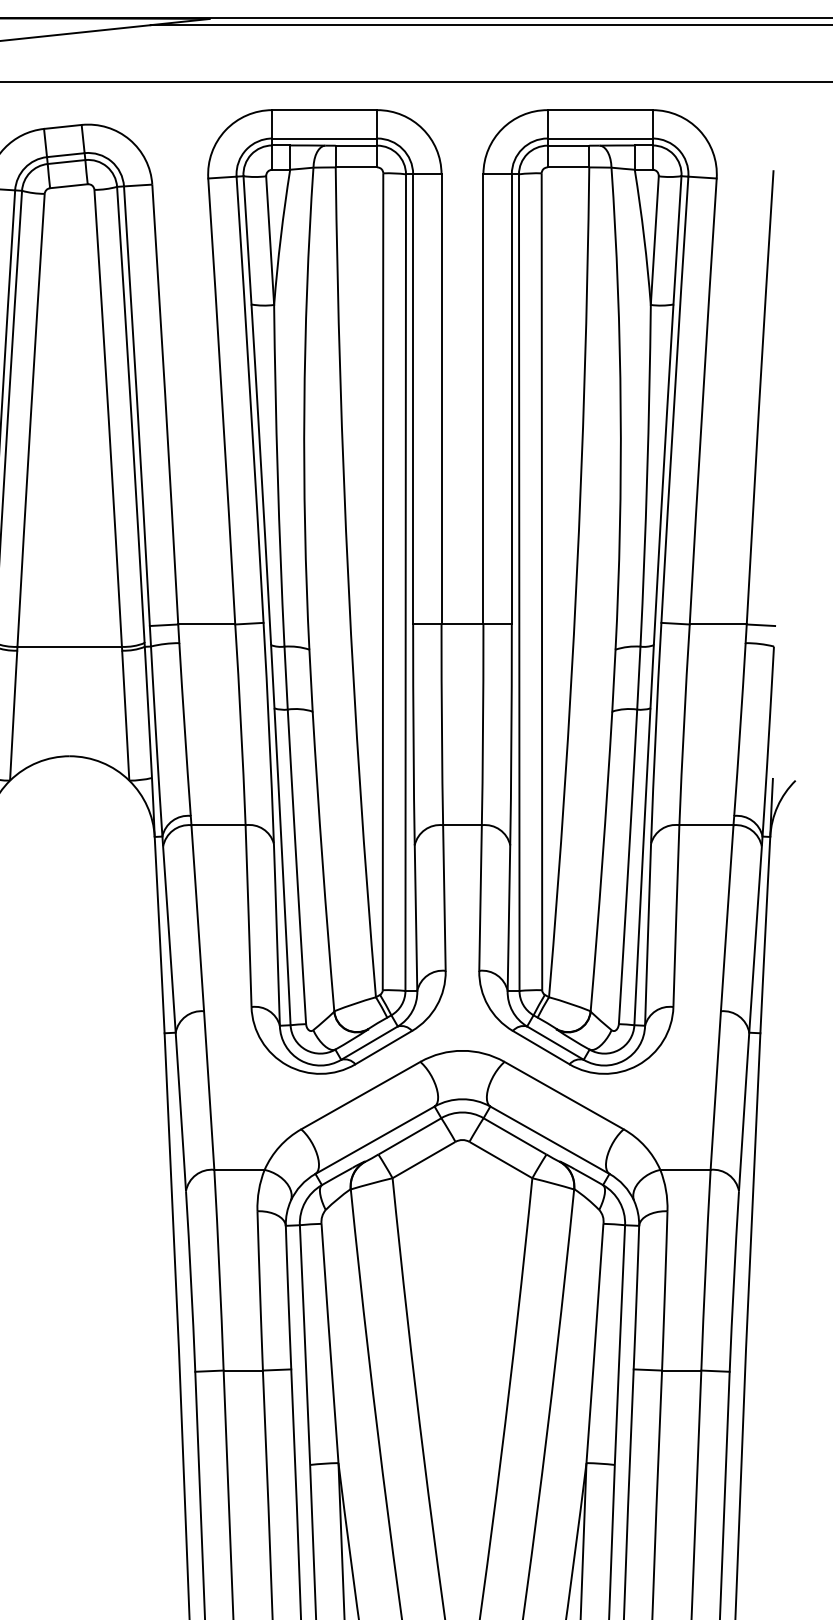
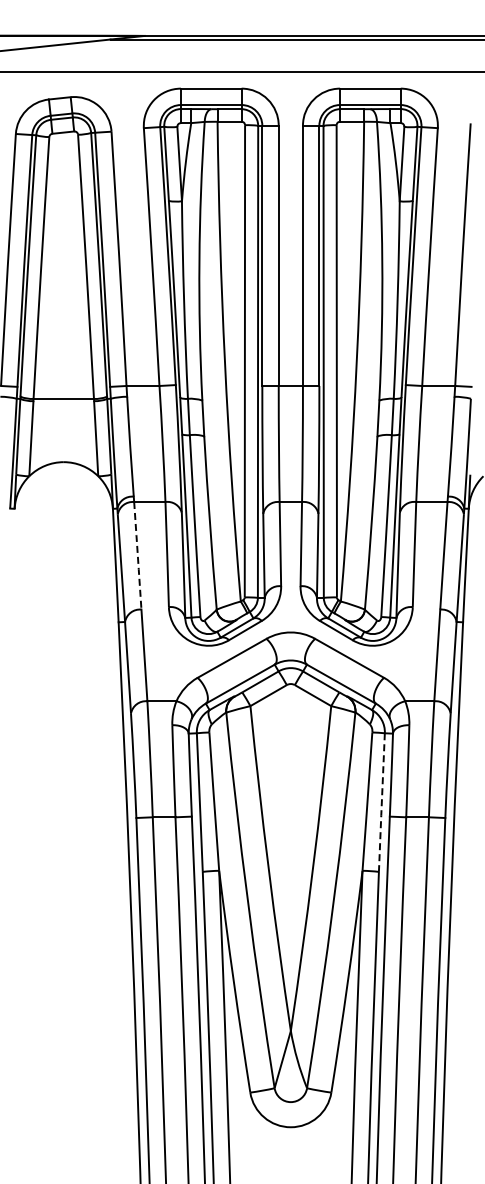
line: (197, 919) -> (137, 556), solid -> dashed
line: (619, 1346) -> (381, 803), solid -> dashed

